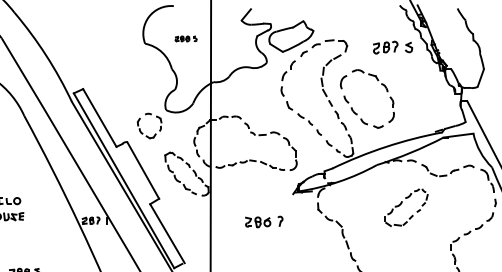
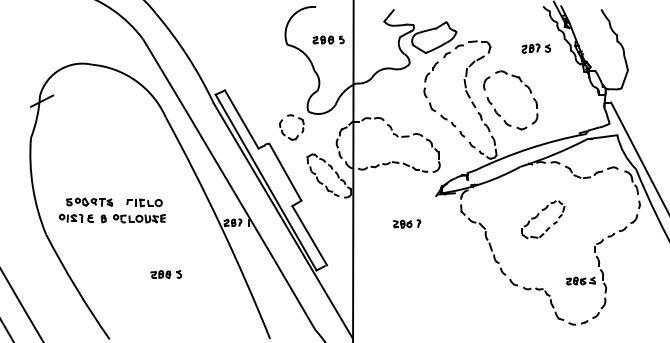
part: (186, 38) -> (328, 39), size x1.43
part: (392, 47) -> (535, 48), size x0.71
part: (400, 205) -> (537, 217), moved
part: (264, 221) -> (407, 223), size x0.71

